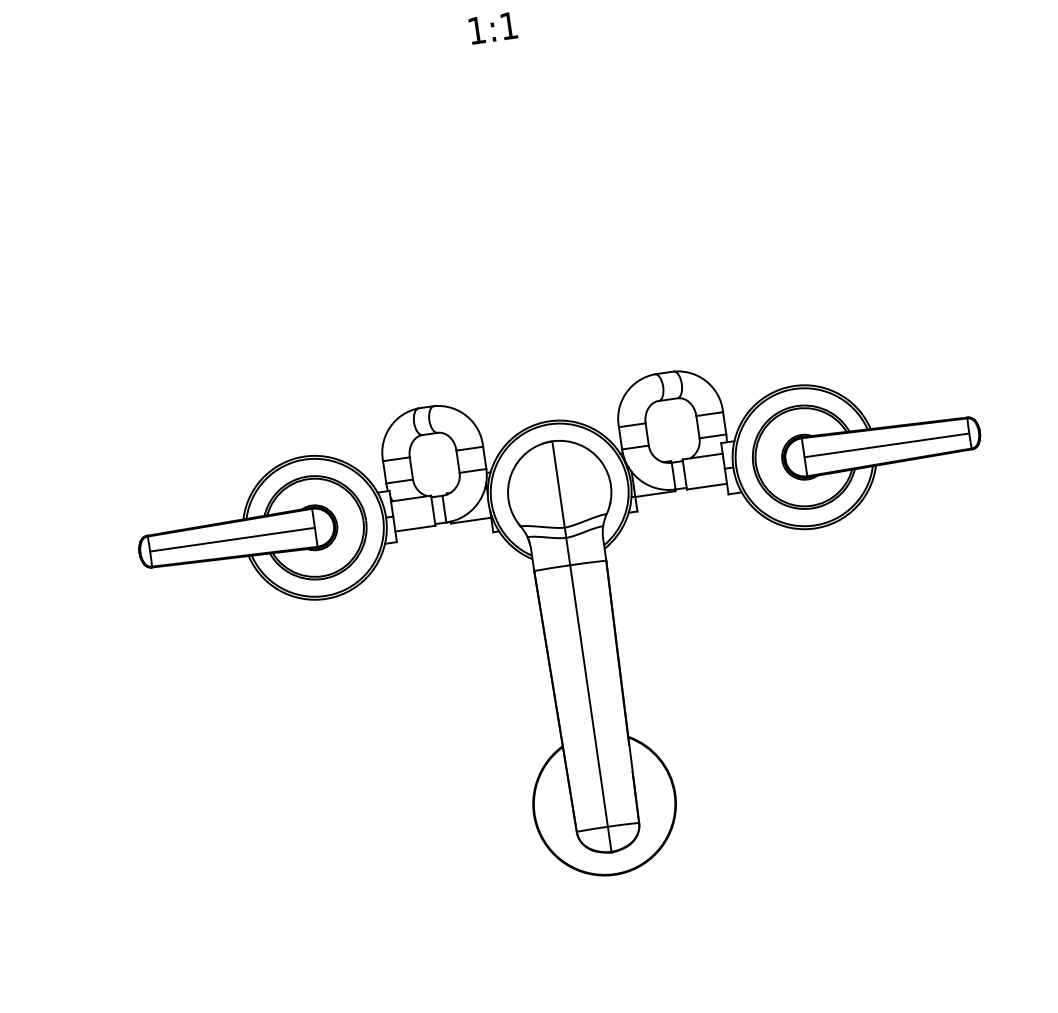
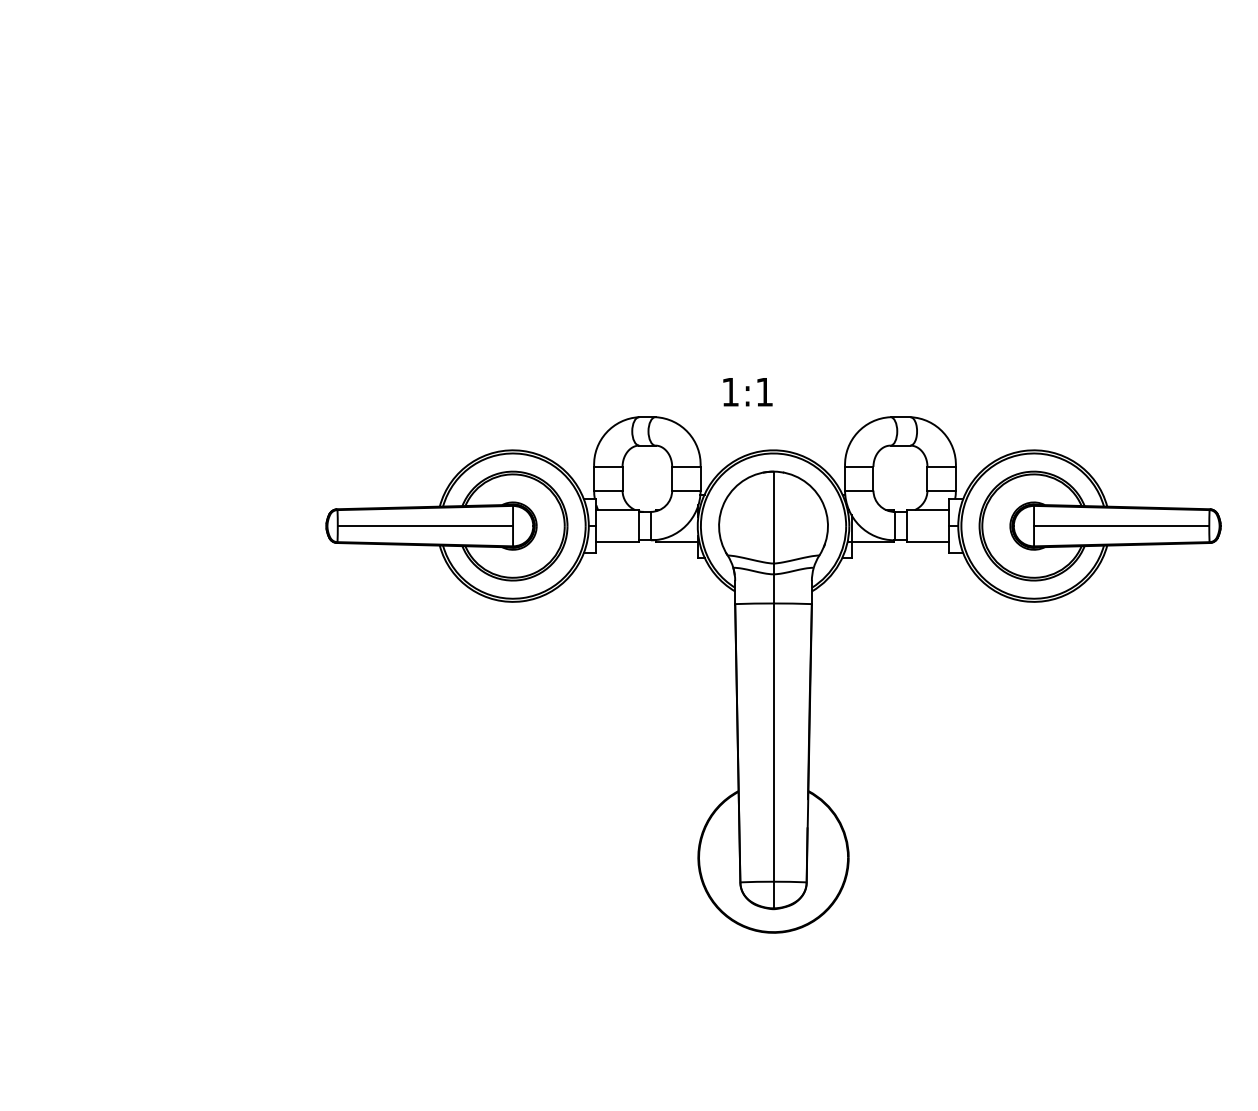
text: (492, 28) -> (747, 392), moved

